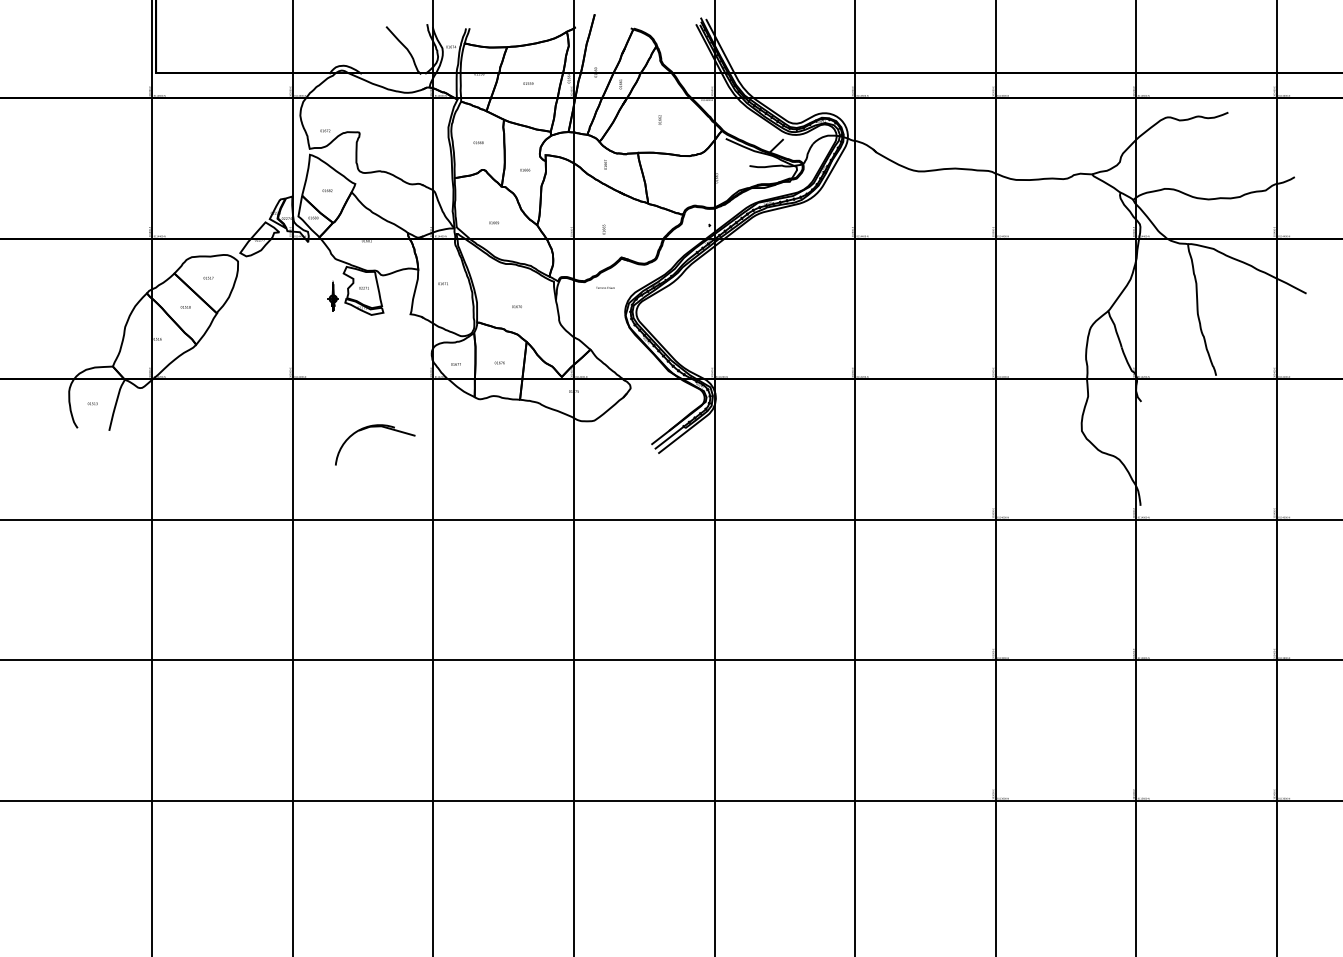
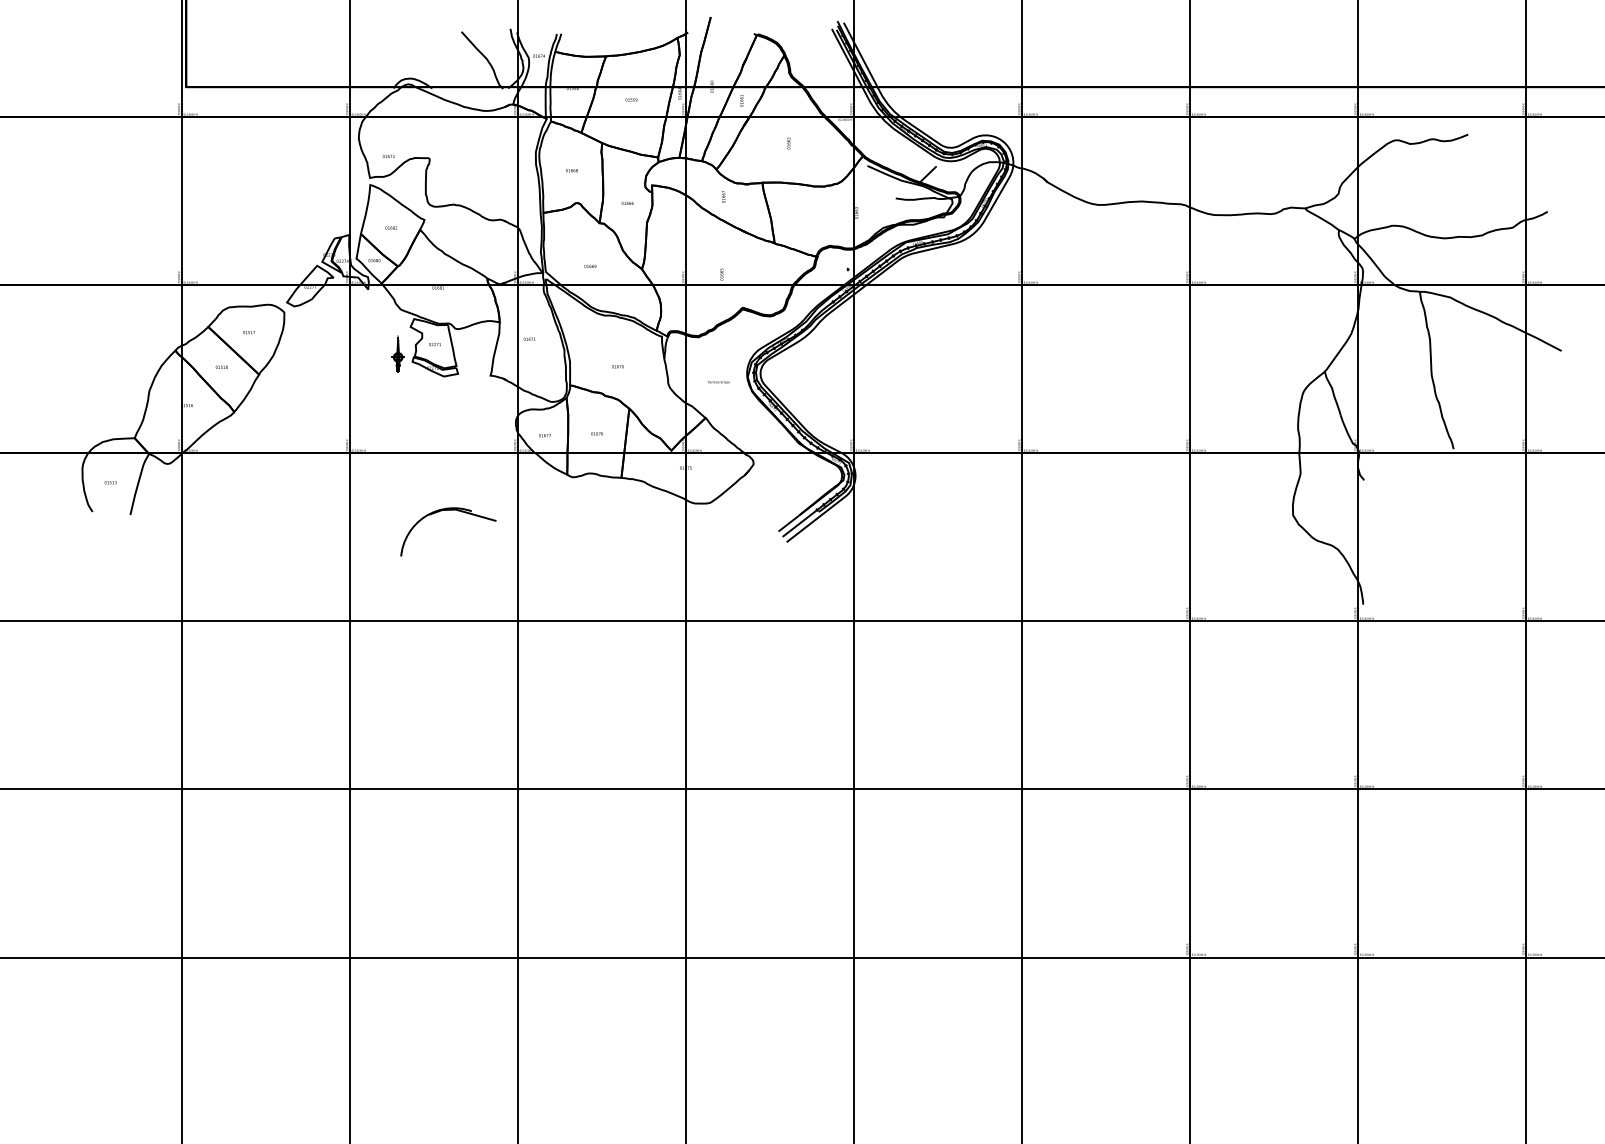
text: (605, 288) -> (718, 382), moved

